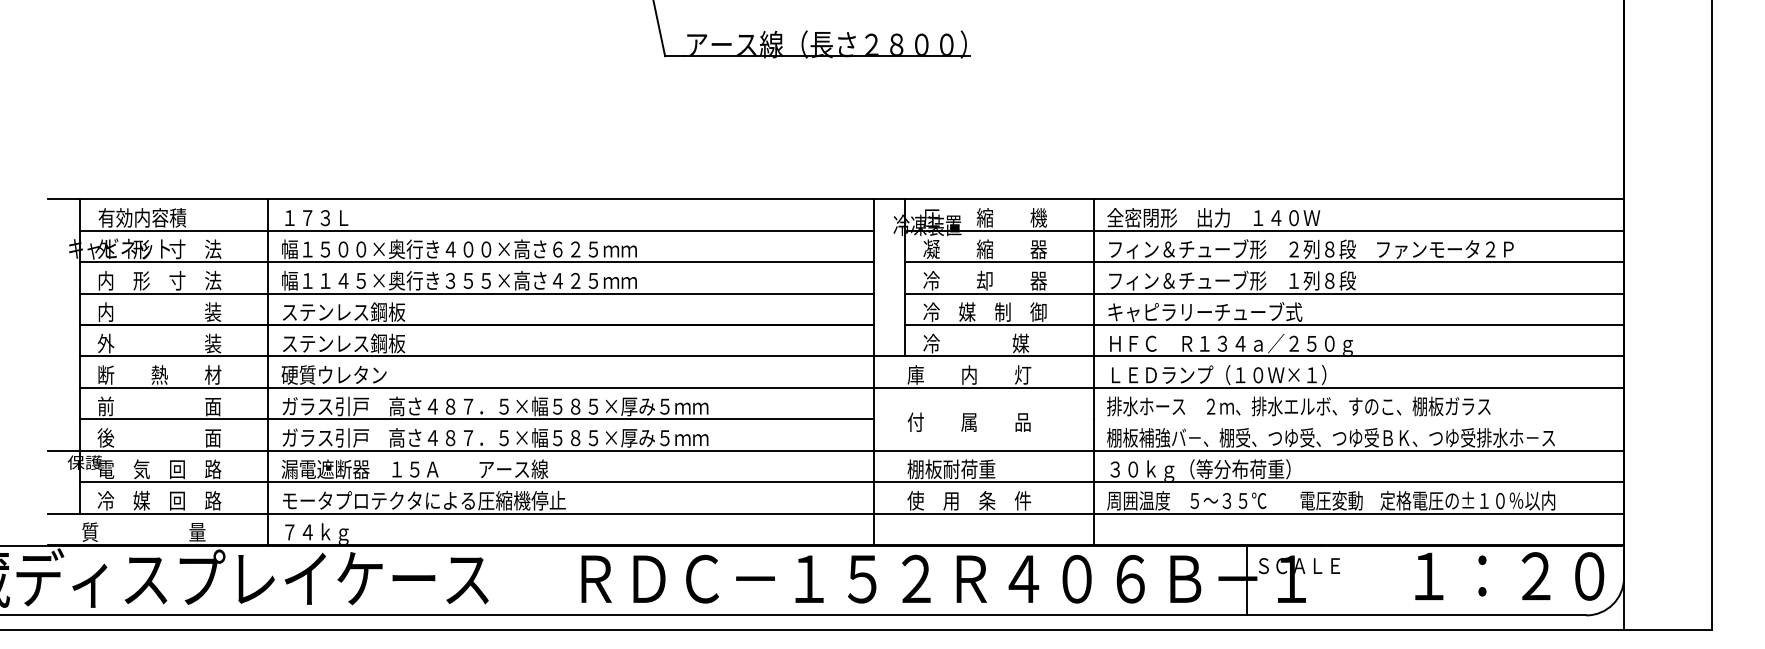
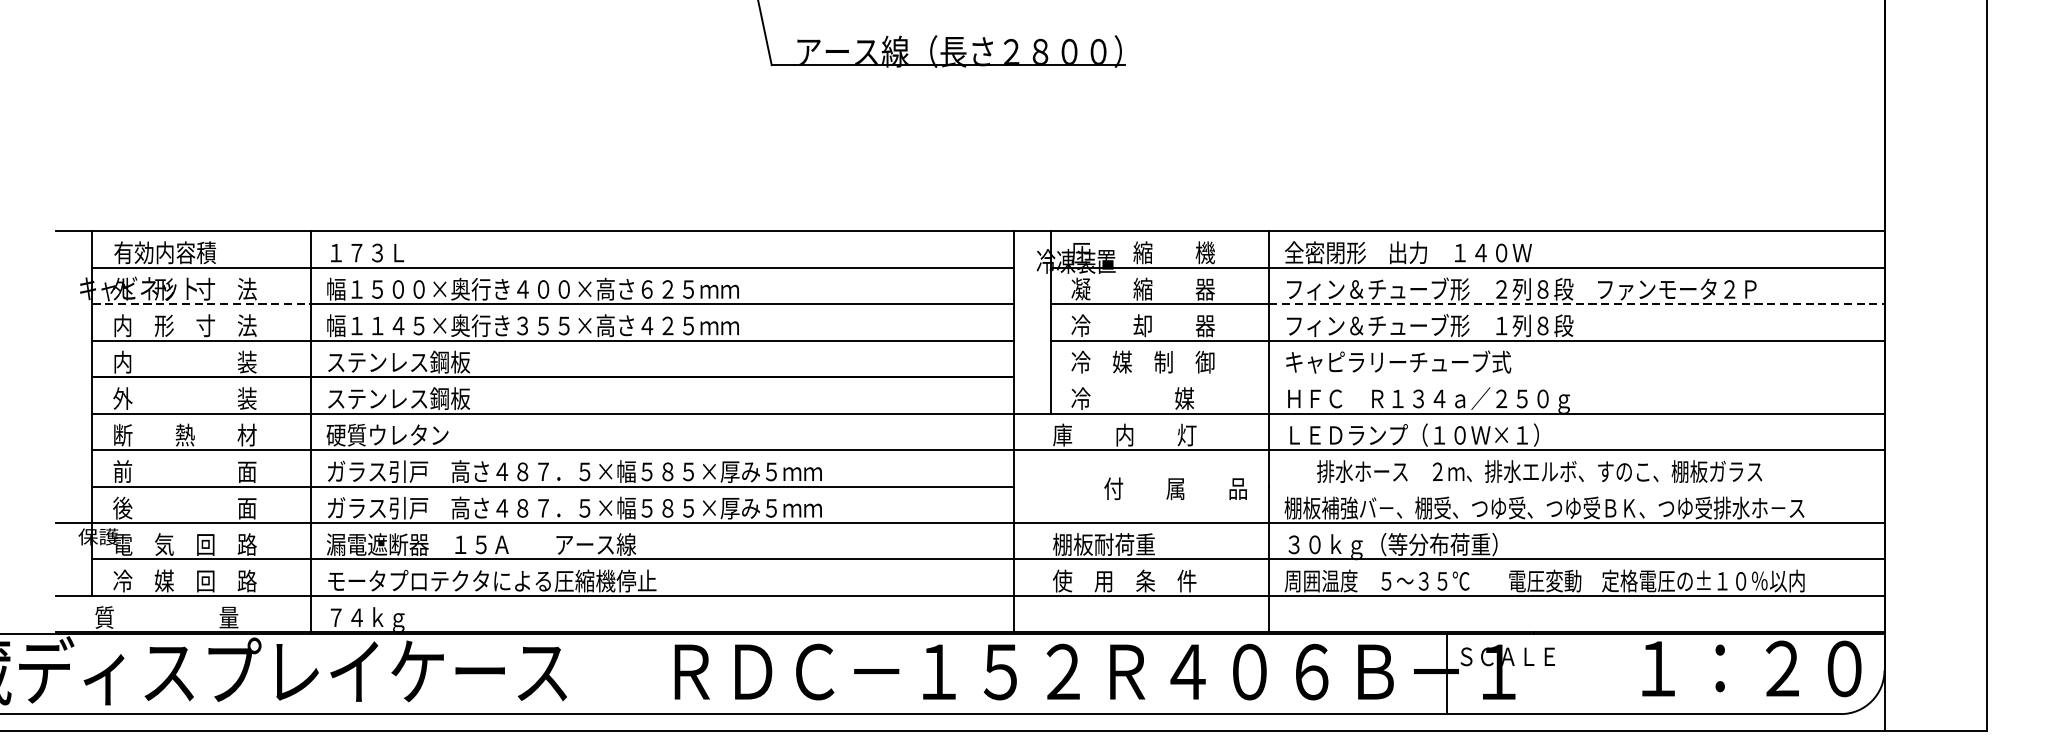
line: (174, 262) -> (202, 304), solid -> dashed
line: (1359, 262) -> (1577, 304), solid -> dashed
line: (1264, 325) -> (1467, 377), removed
text: (1298, 406) -> (1539, 471), moved
text: (968, 421) -> (1174, 487), moved

